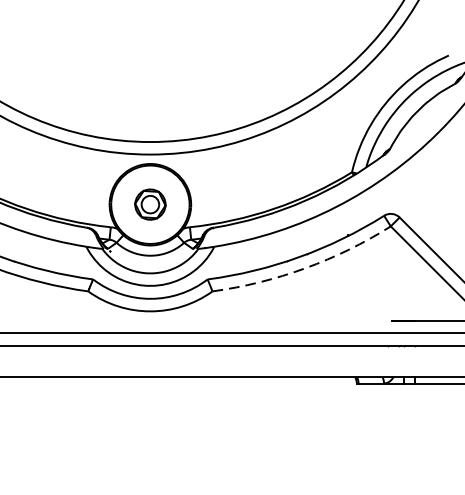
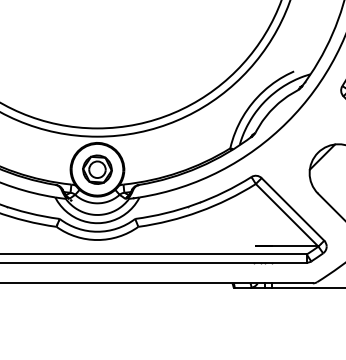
part: (150, 204) -> (97, 169), size x1.43
arc: (305, 268) -> (199, 211), dashed -> solid

